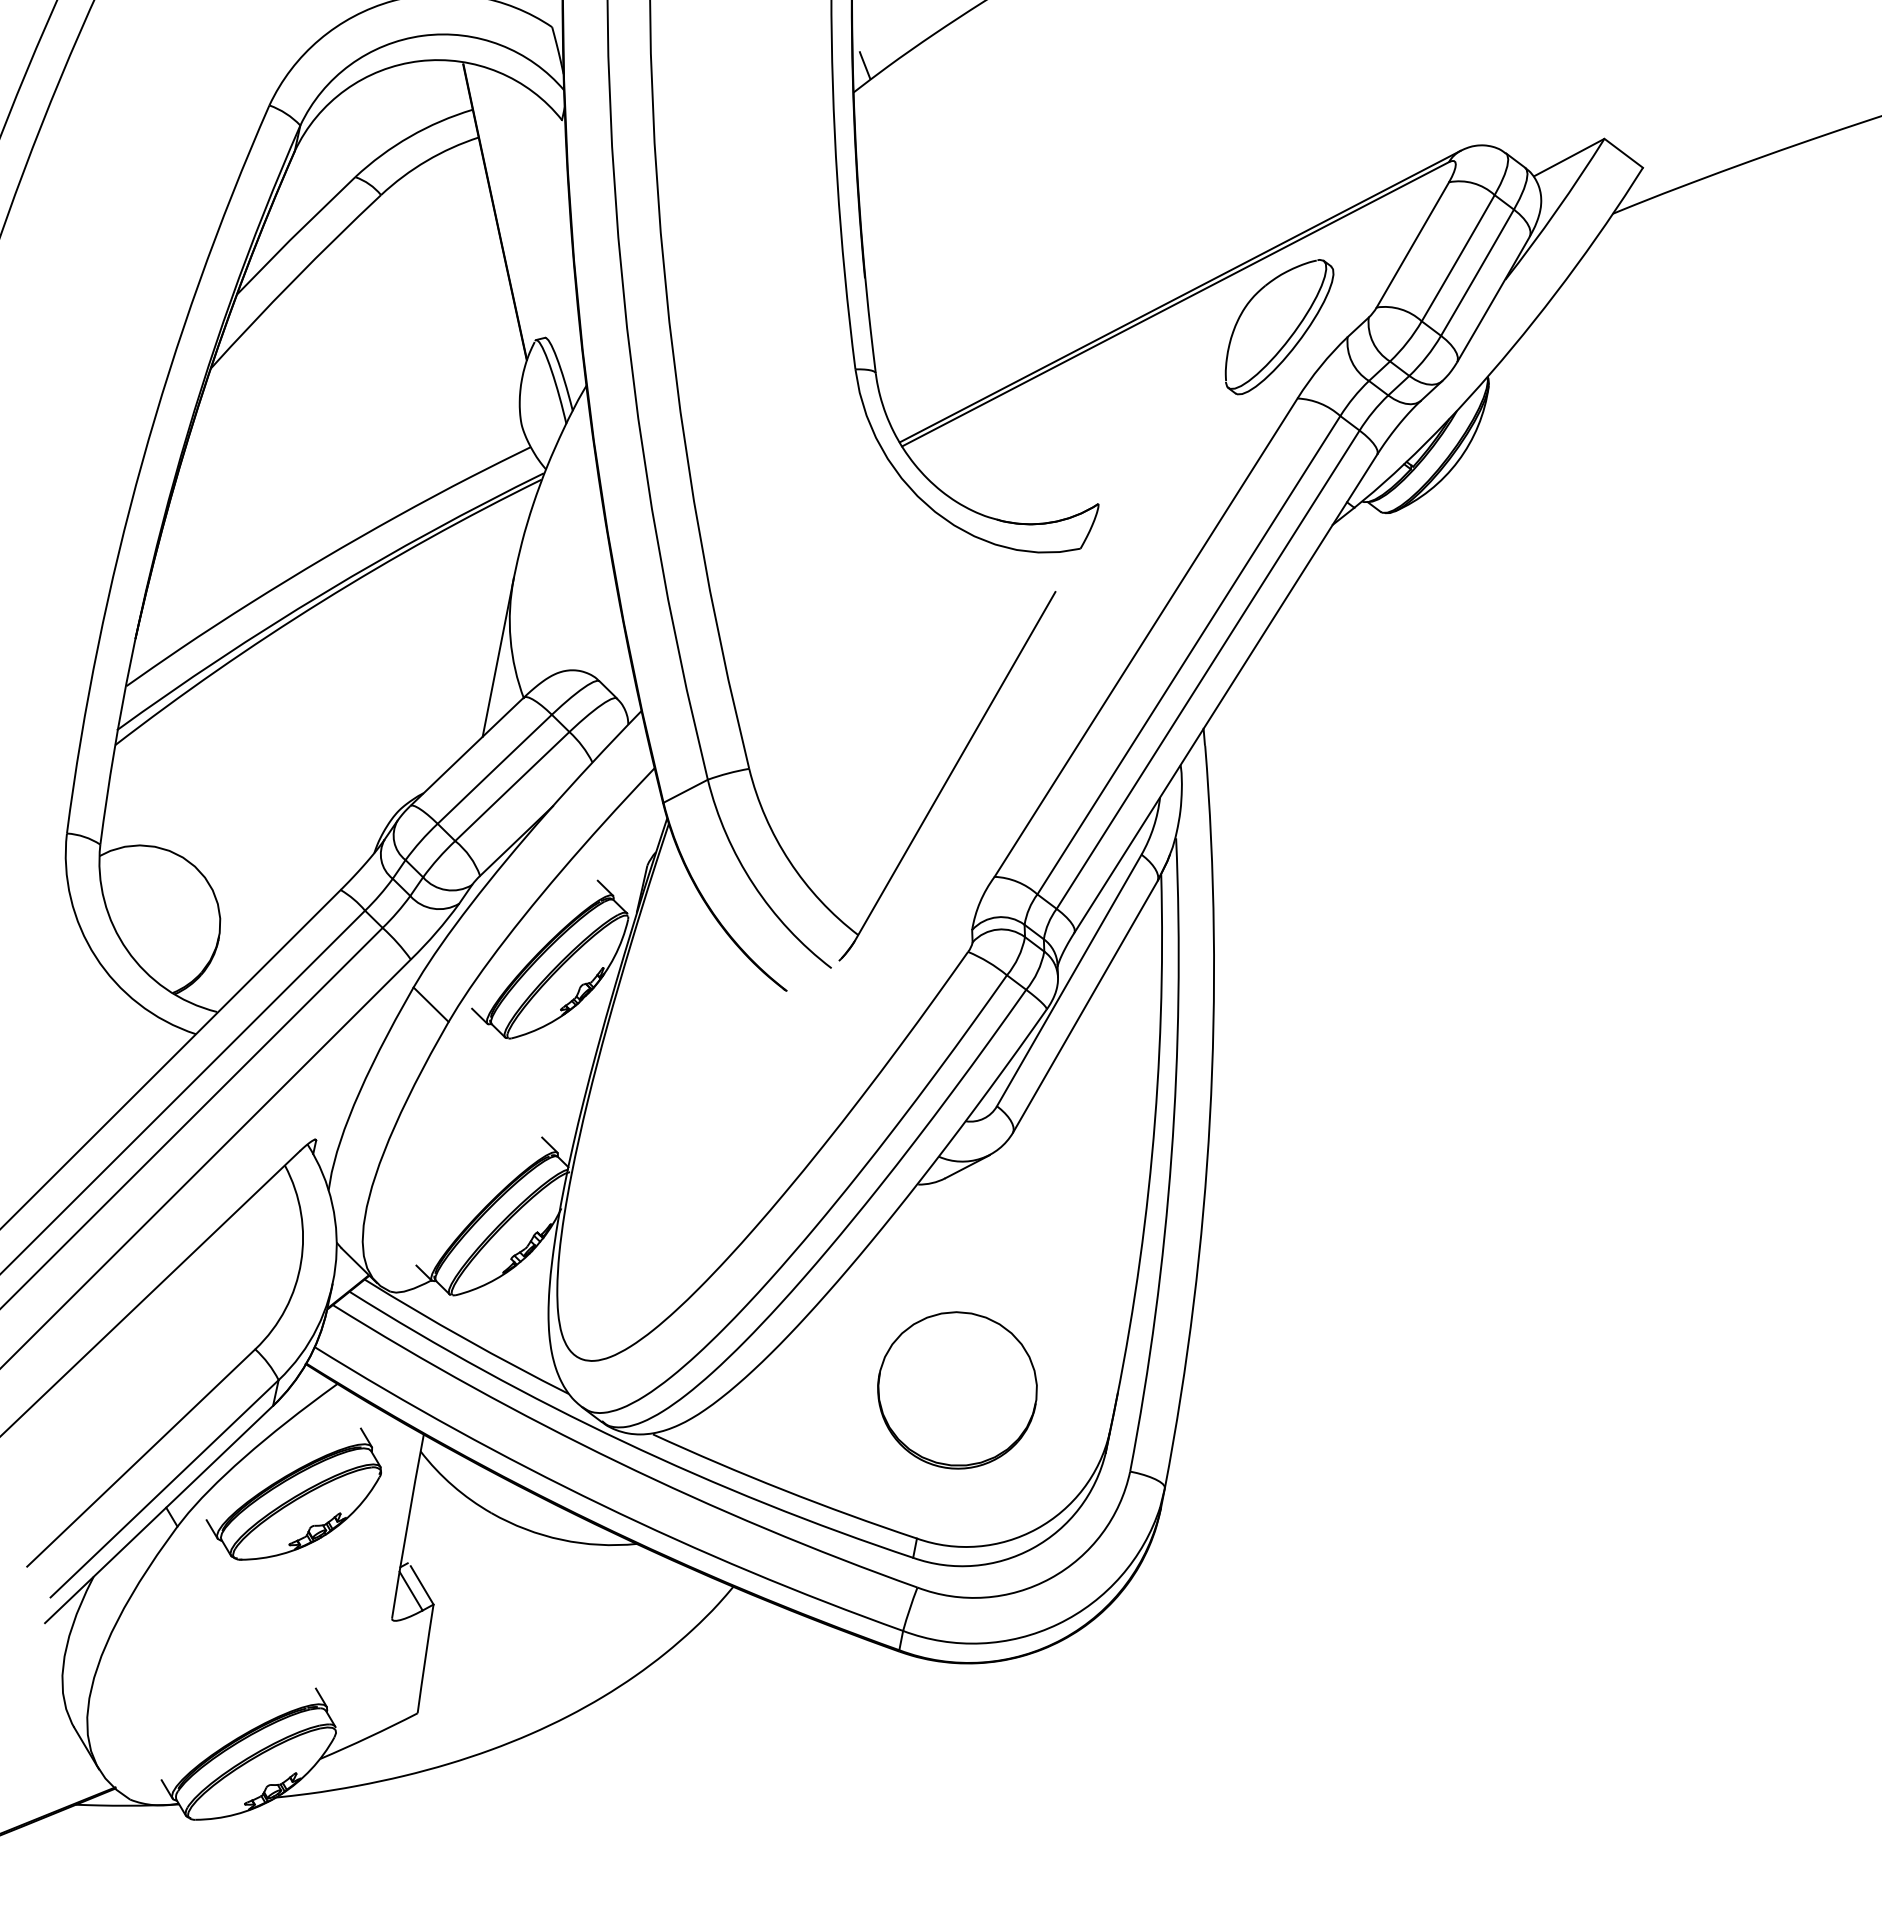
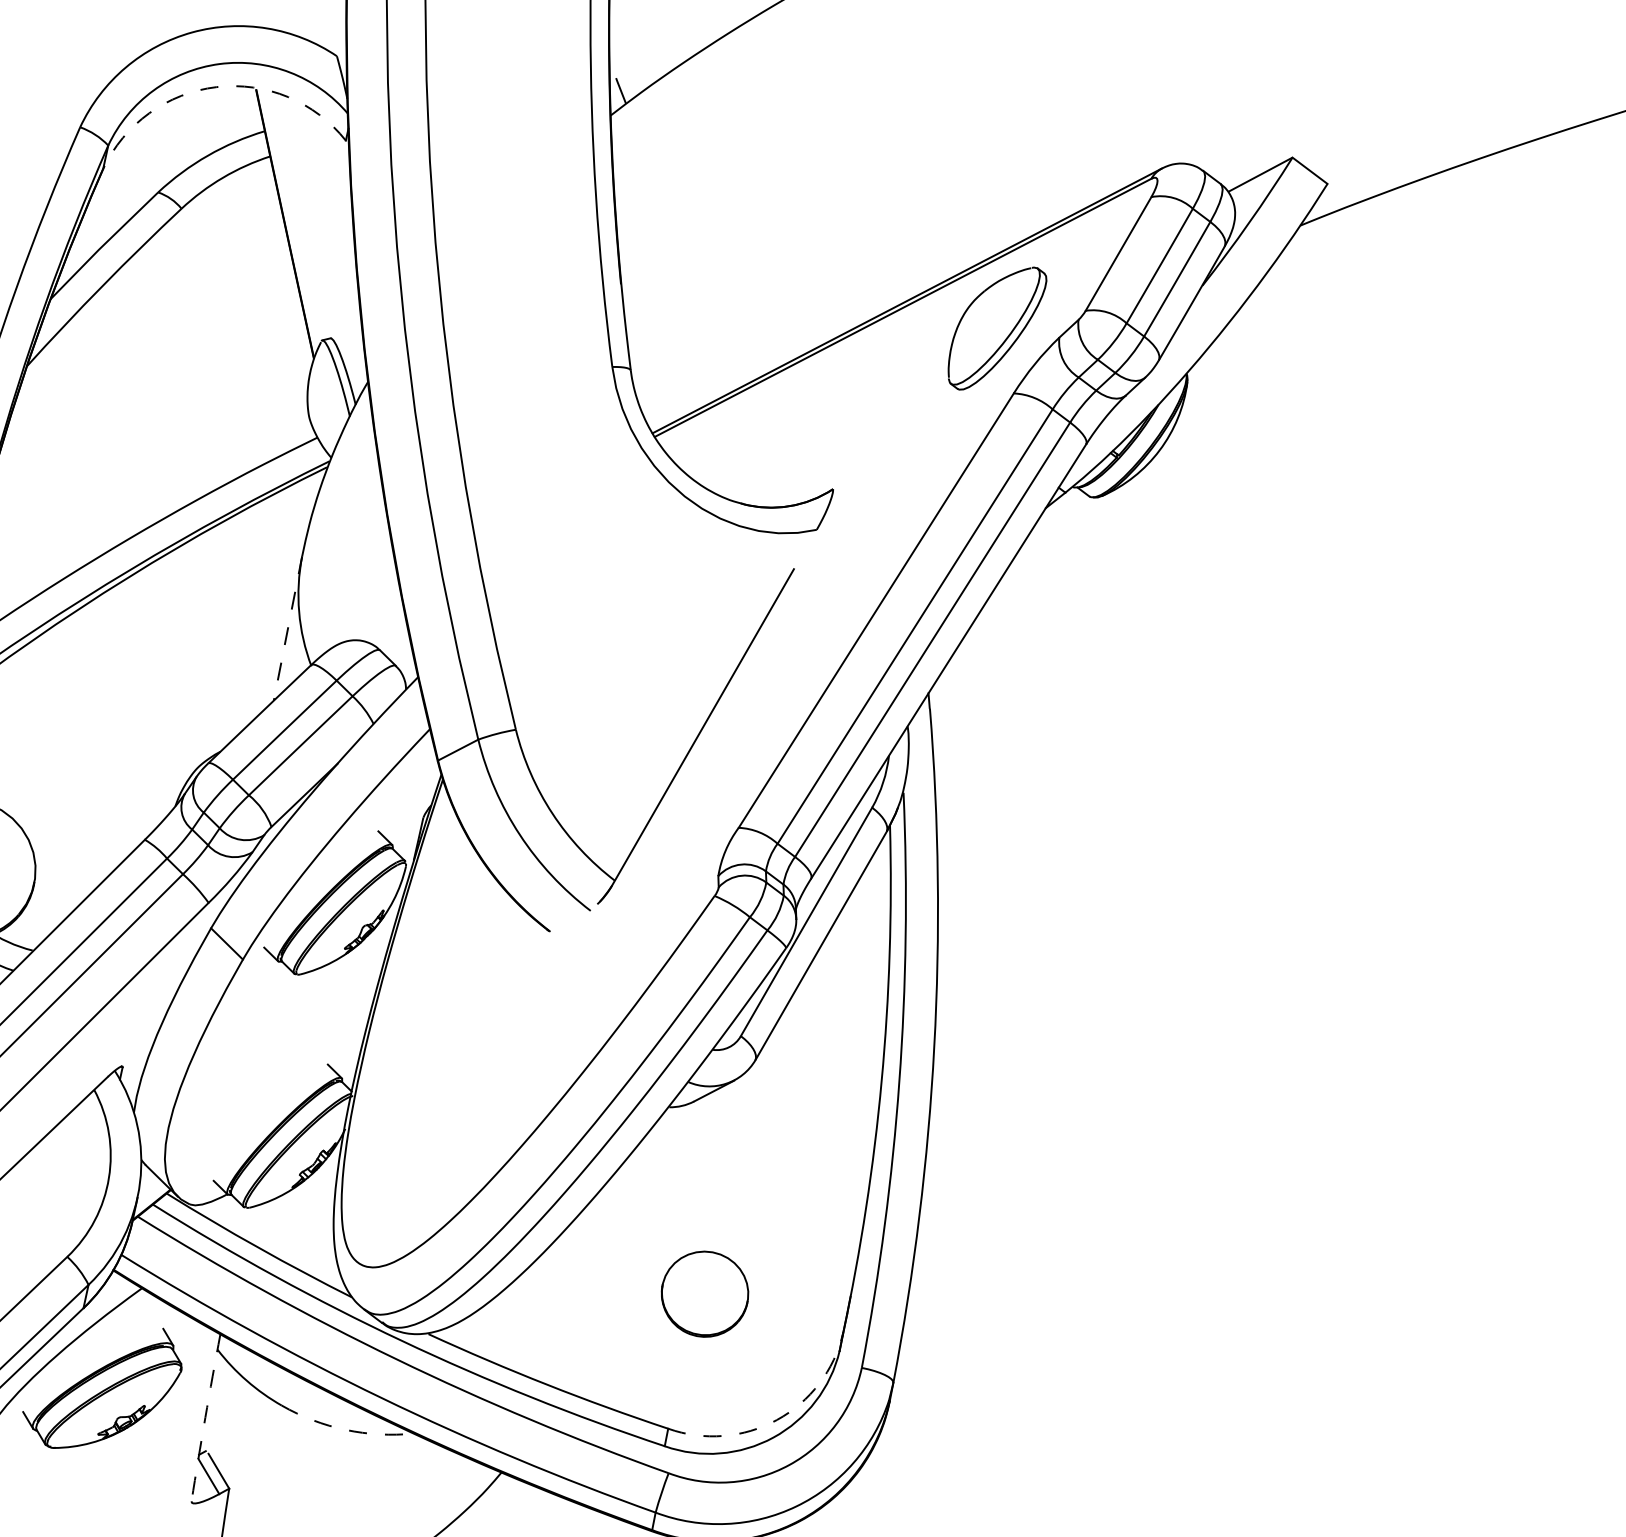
arc: (419, 61) -> (216, 87), solid -> dashed
line: (498, 657) -> (288, 628), solid -> dashed
part: (957, 1390) -> (705, 1294), size x0.6
arc: (407, 1526) -> (205, 1417), solid -> dashed
arc: (1036, 1529) -> (776, 1420), solid -> dashed
arc: (561, 1539) -> (345, 1429), solid -> dashed

